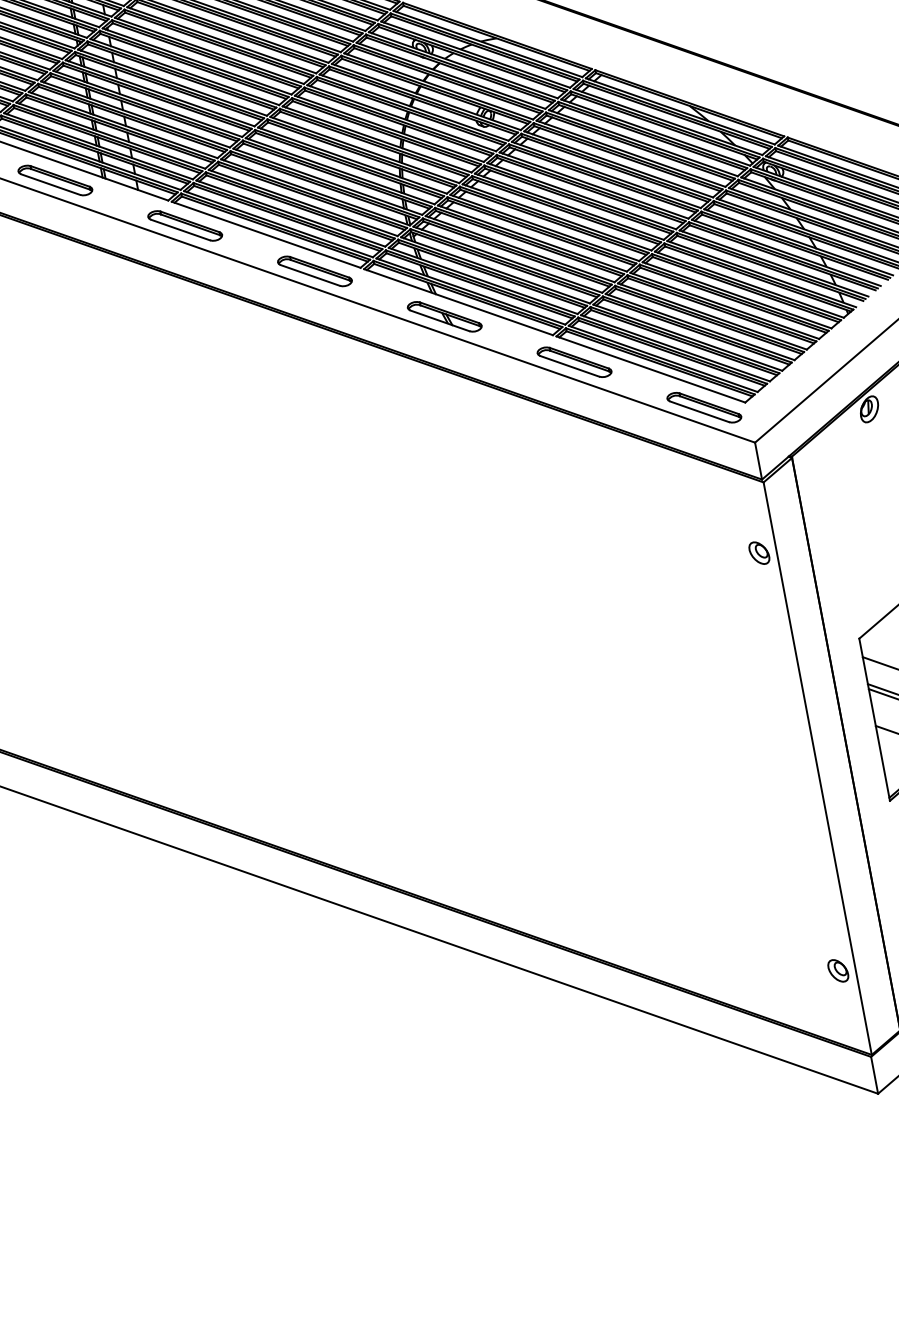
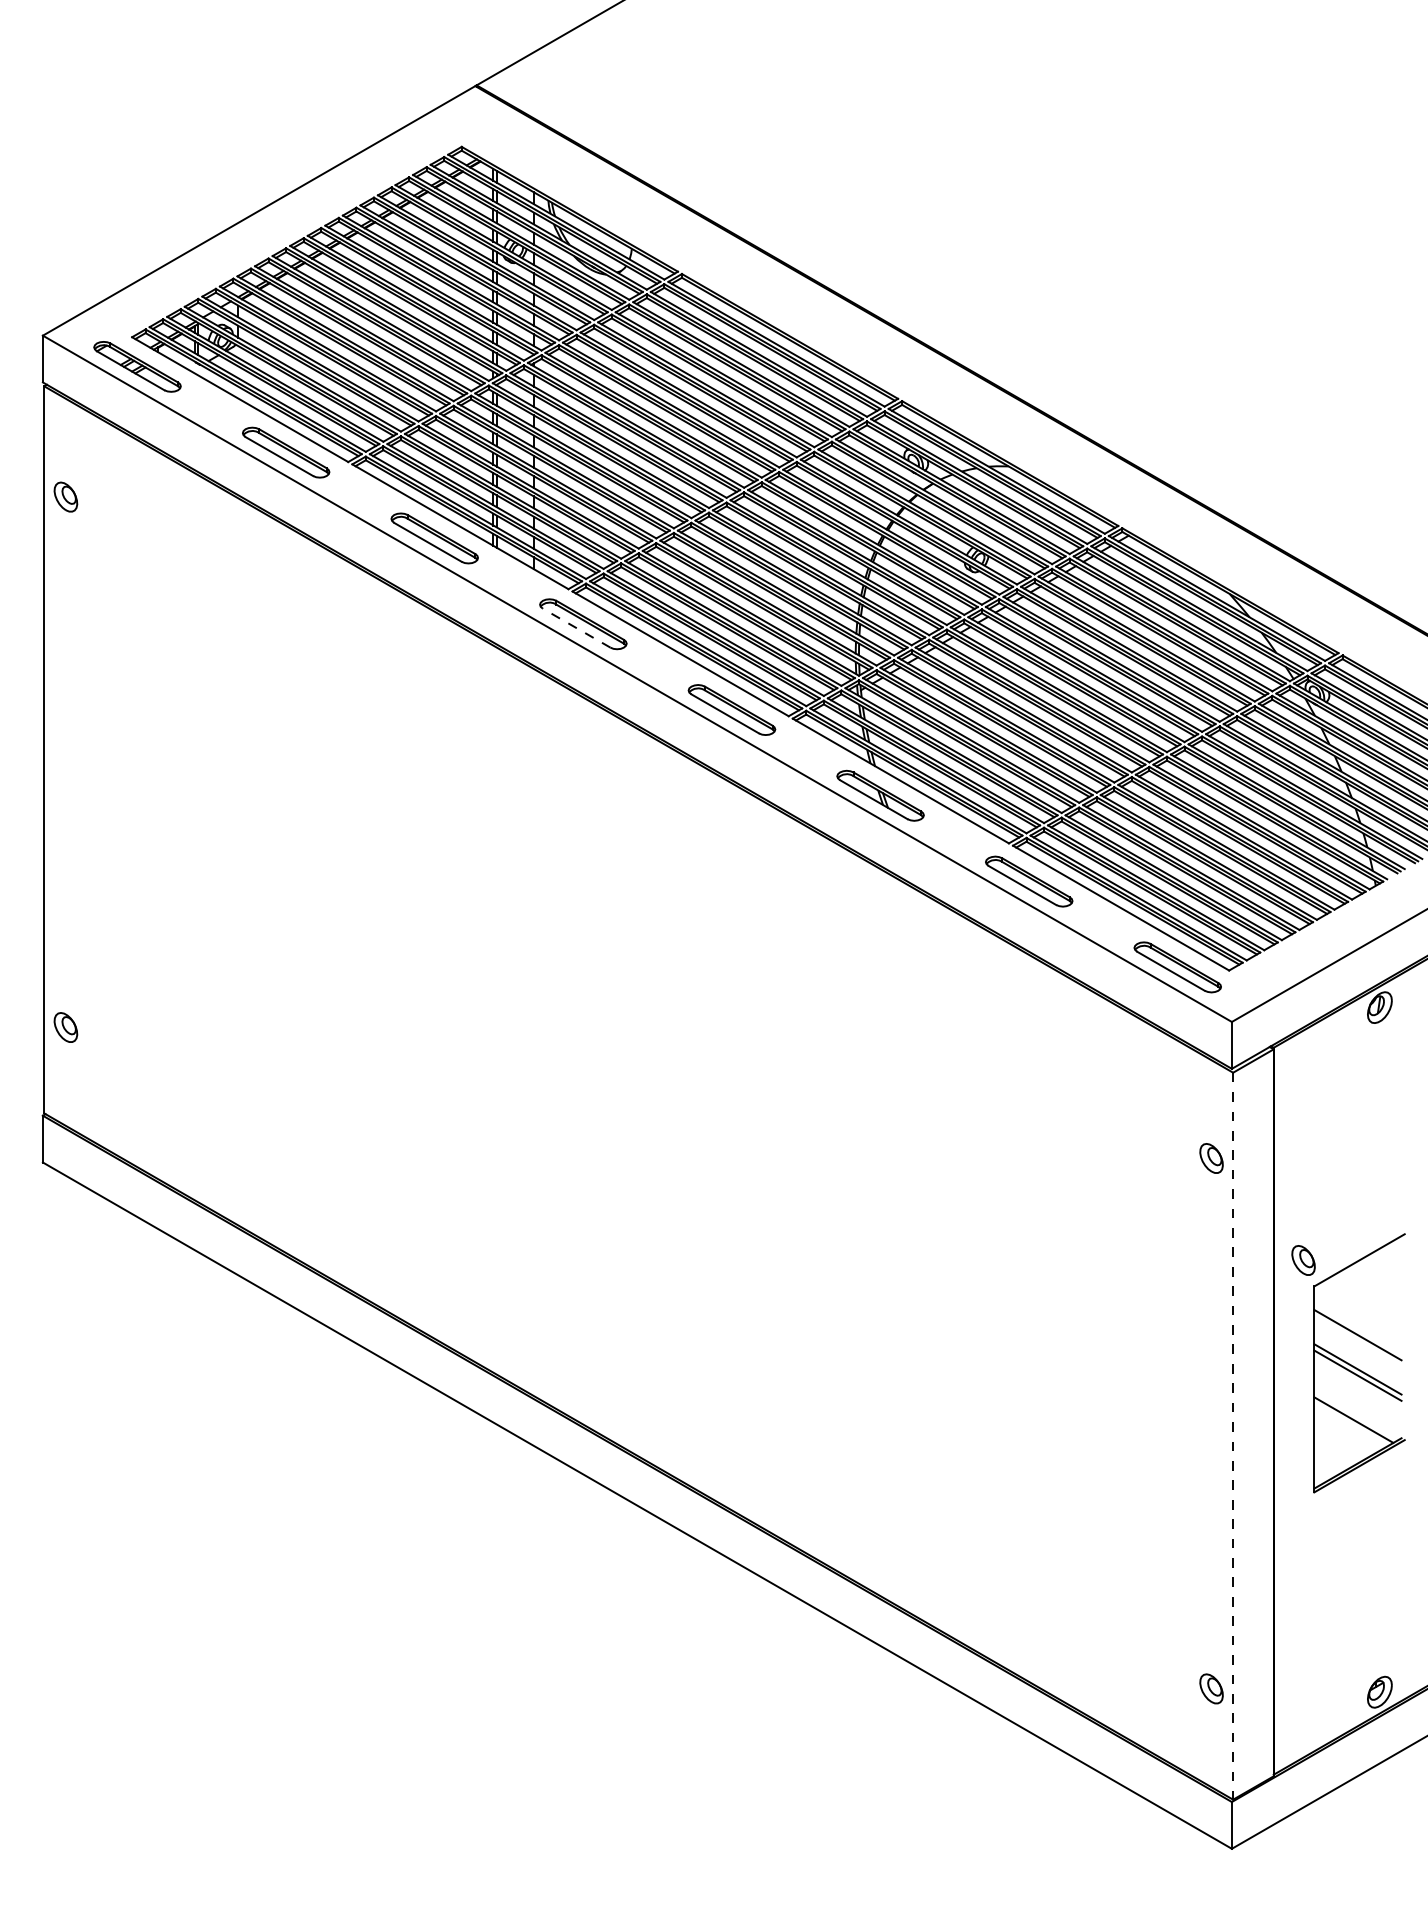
line: (180, 230) -> (576, 628), solid -> dashed
part: (846, 619) -> (1303, 1260), added
line: (818, 768) -> (1233, 1436), solid -> dashed

